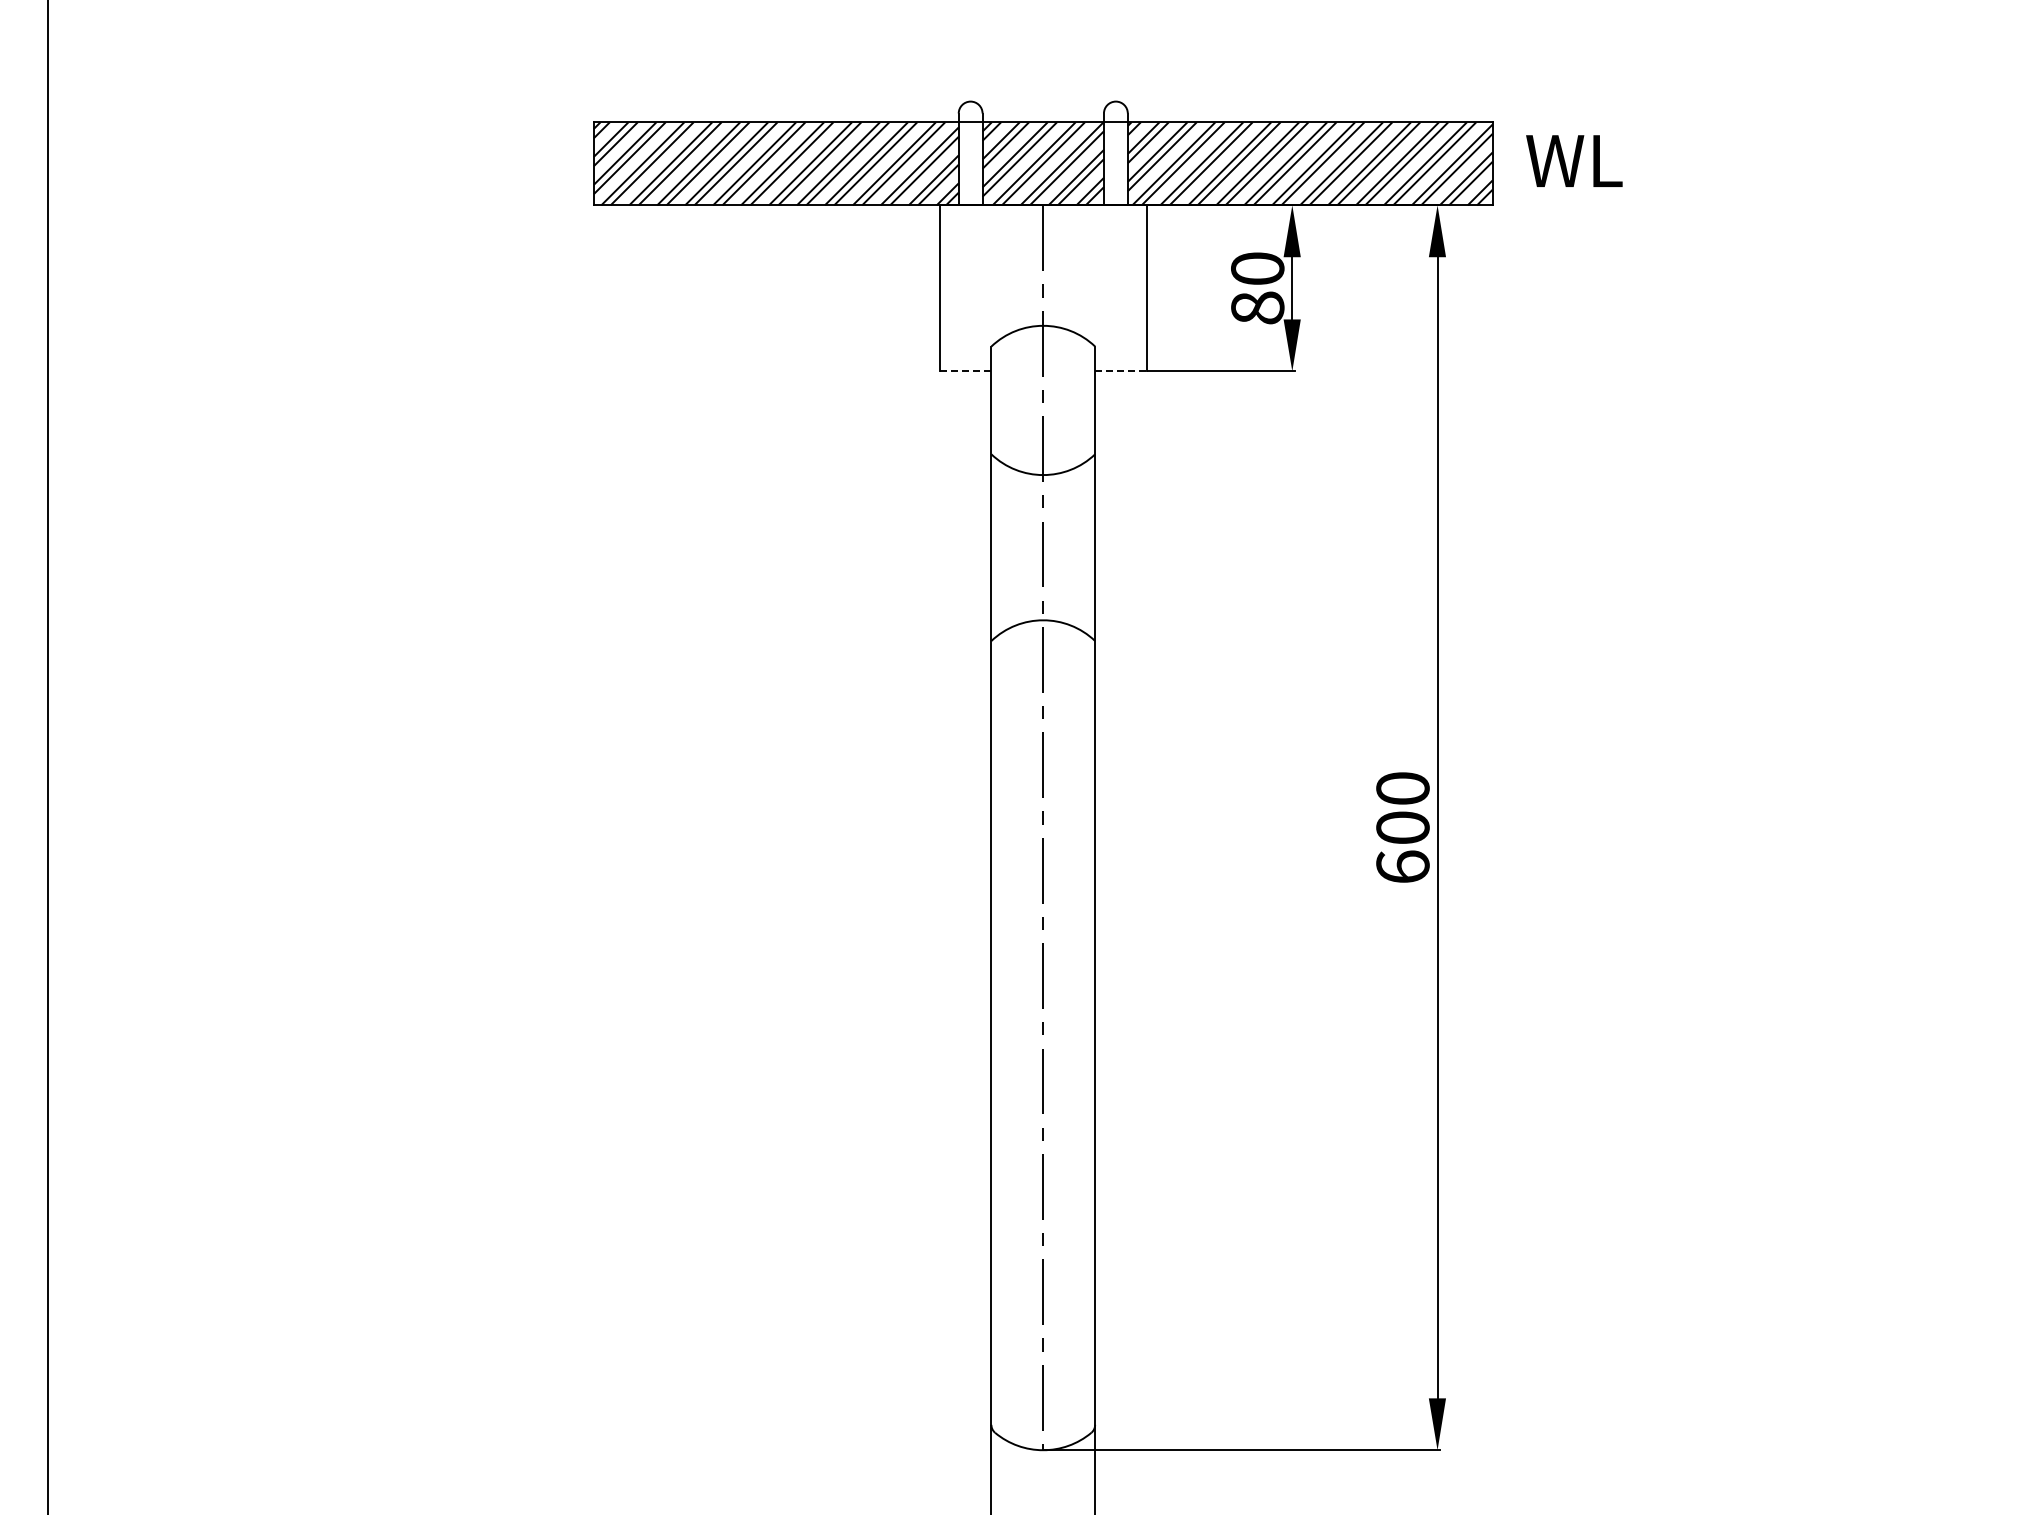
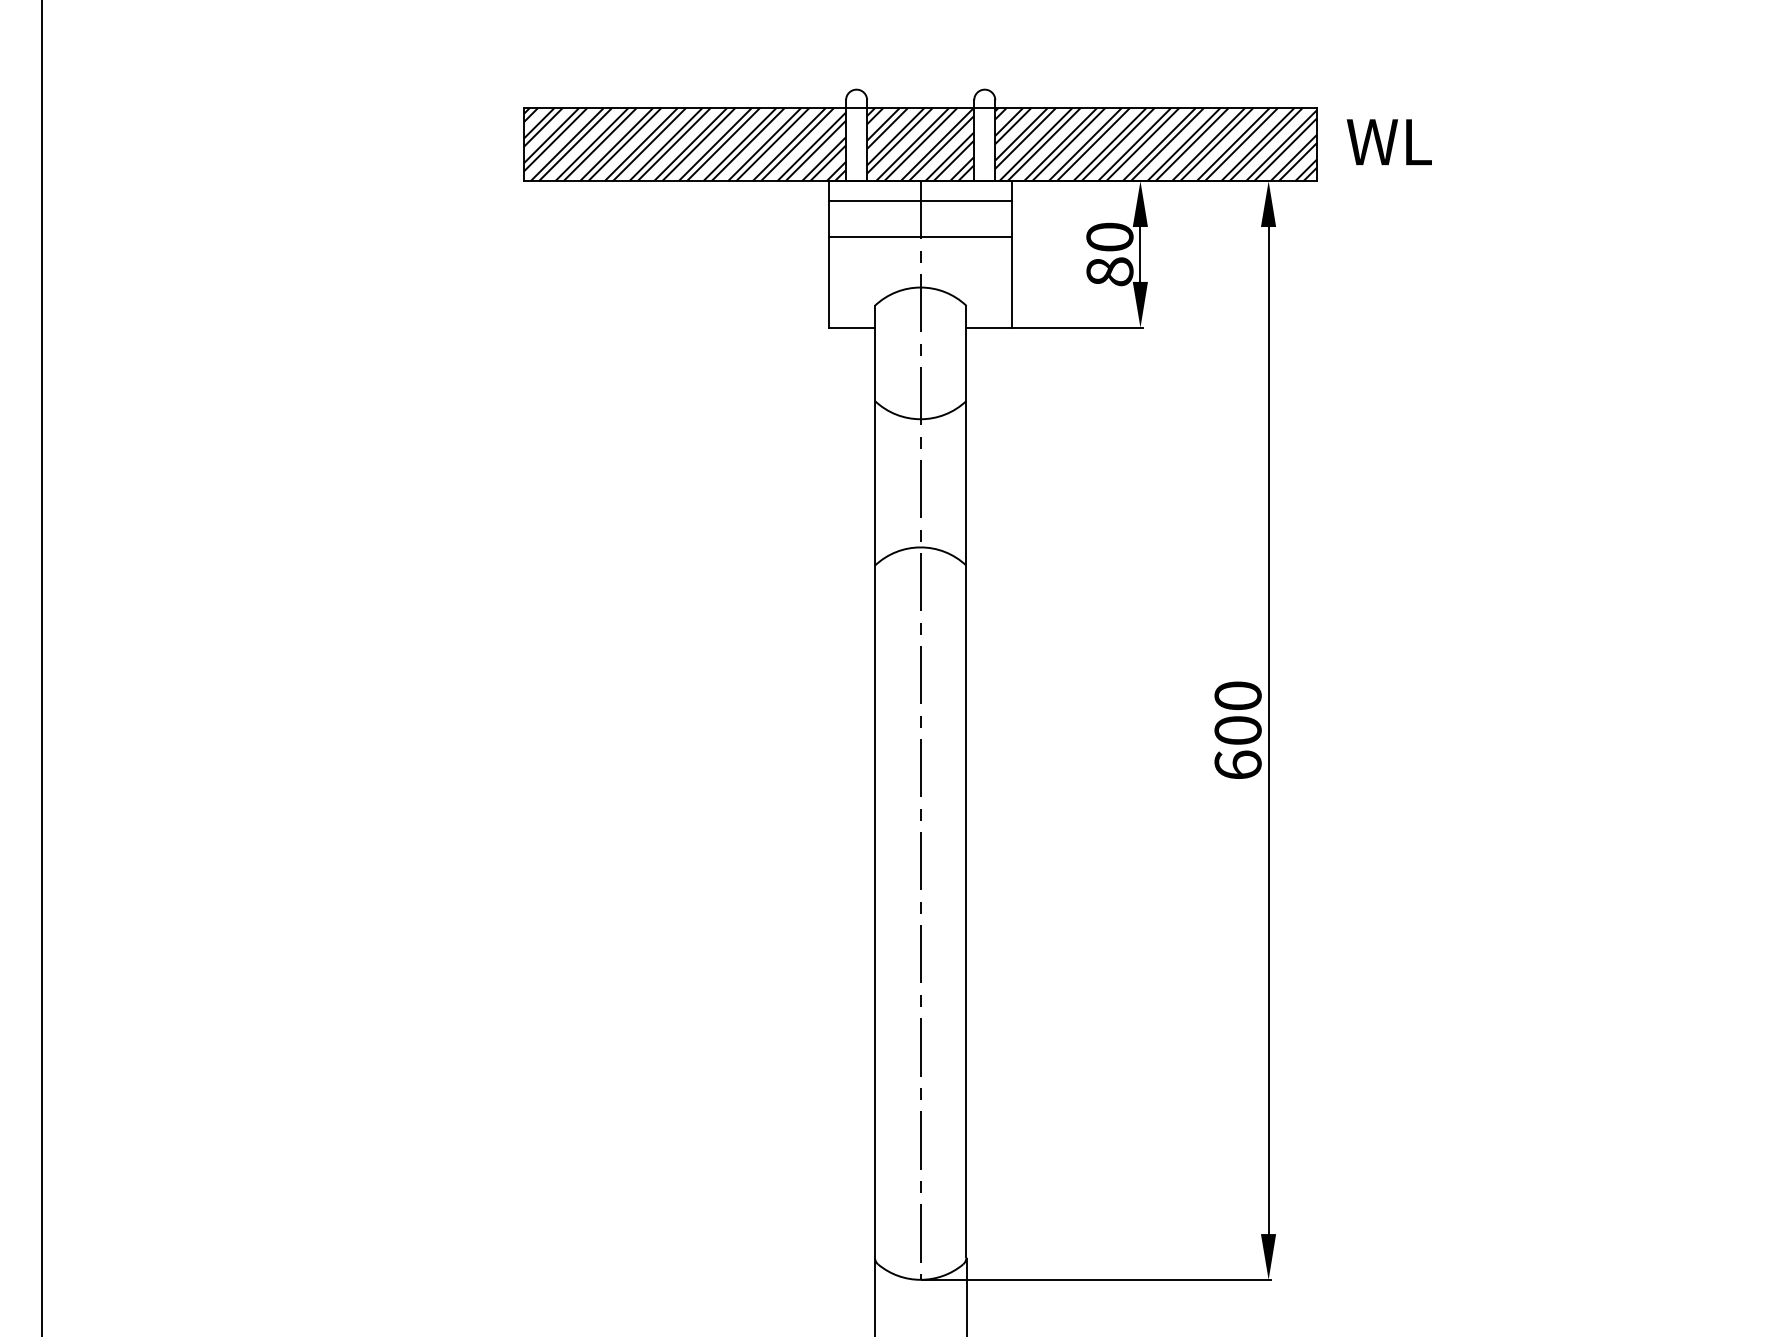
line: (1043, 228) -> (920, 201), added
line: (1043, 268) -> (920, 236), added
line: (965, 371) -> (852, 327), dashed -> solid
line: (1121, 371) -> (989, 327), dashed -> solid

